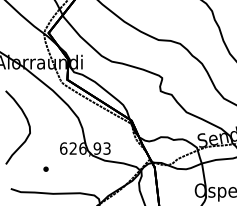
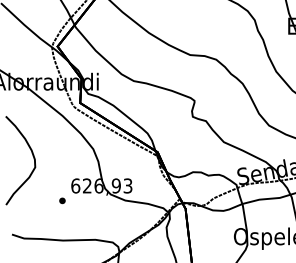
part: (46, 168) -> (62, 200), moved

